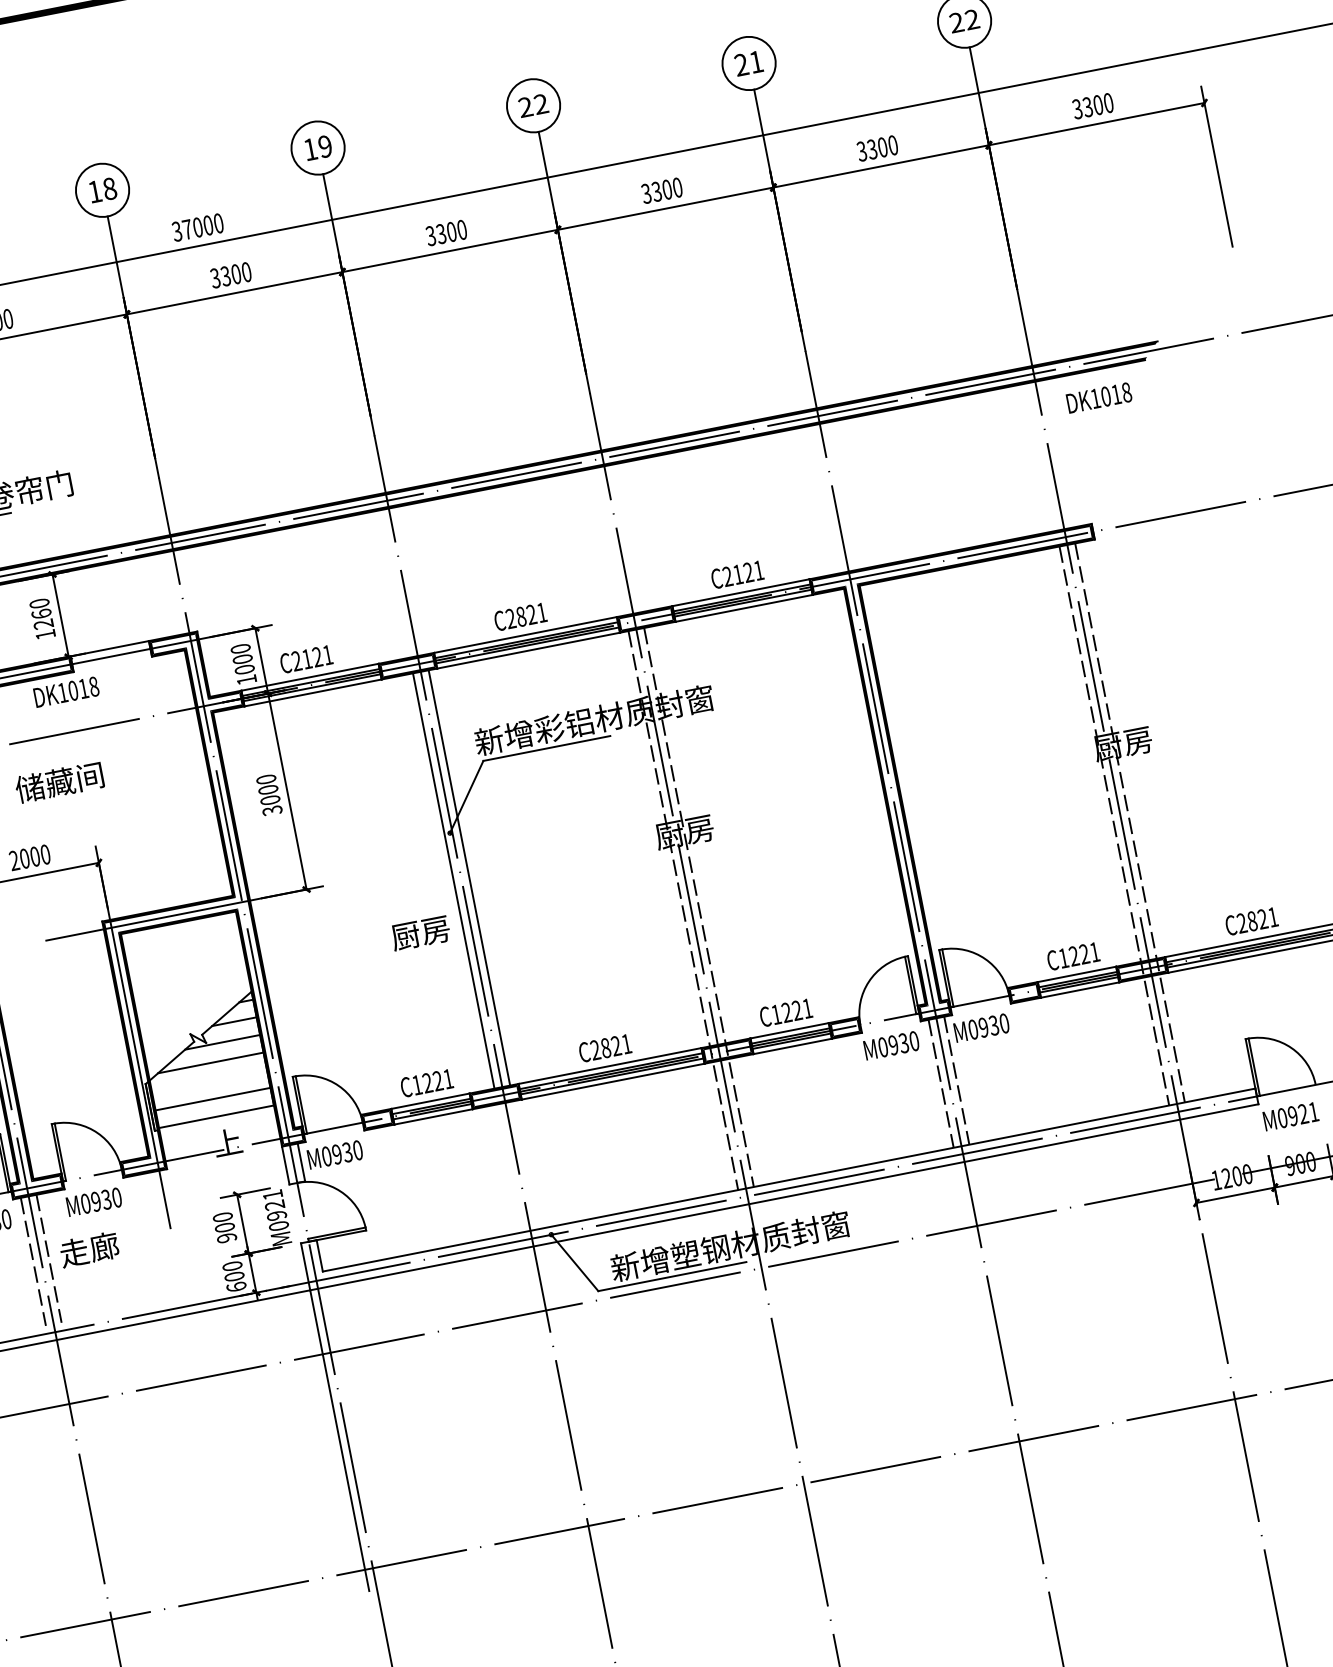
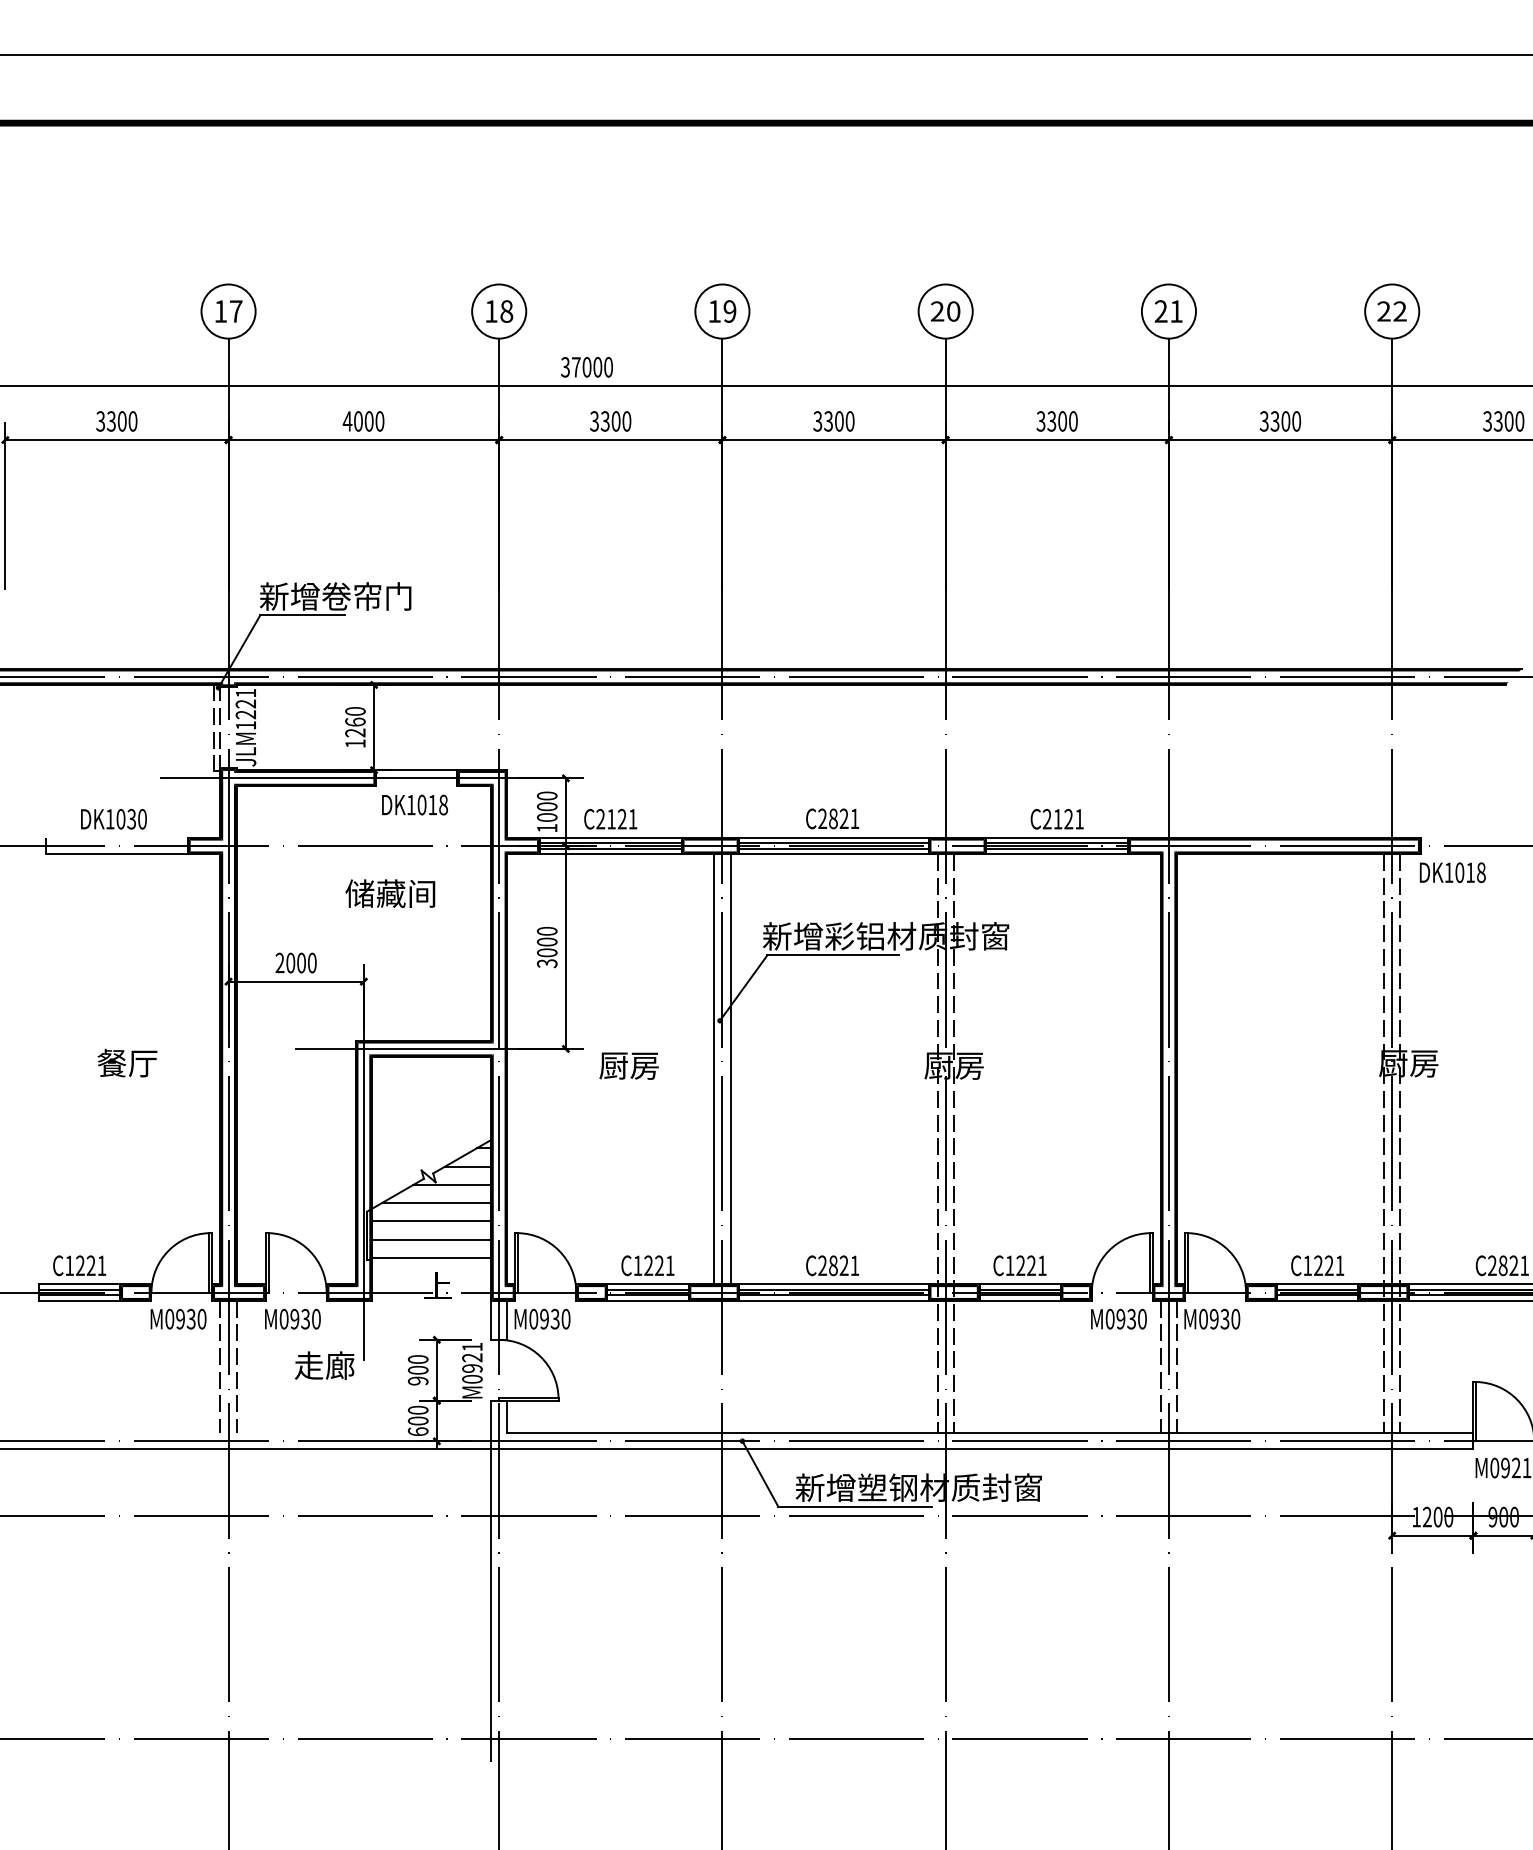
text: (541, 104) -> (953, 311), 22 -> 20
text: (1098, 397) -> (1452, 872), moved
text: (65, 691) -> (414, 804), moved
text: (59, 782) -> (390, 893), moved
text: (420, 932) -> (628, 1065), moved
line: (209, 1081) -> (431, 1221), added
text: (89, 1249) -> (324, 1365), moved

